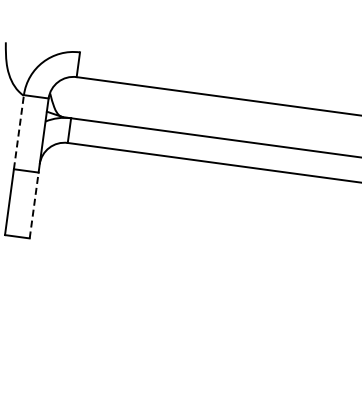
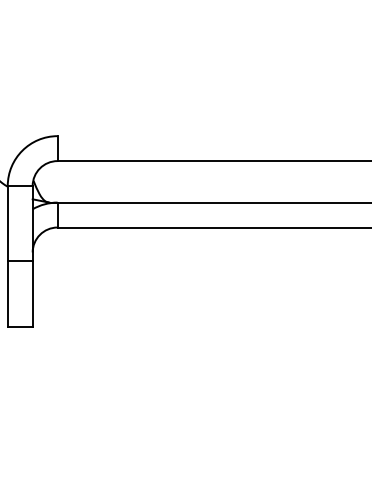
line: (18, 131) -> (7, 222), dashed -> solid
line: (34, 204) -> (32, 293), dashed -> solid

